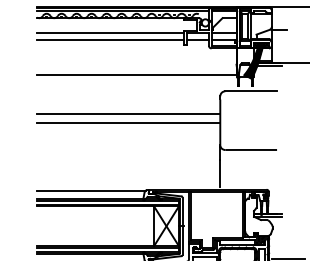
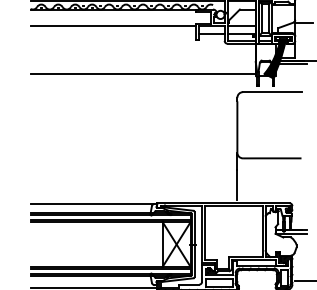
line: (110, 39) -> (113, 33), removed
line: (128, 114) -> (133, 118), removed
line: (128, 122) -> (133, 127), removed

